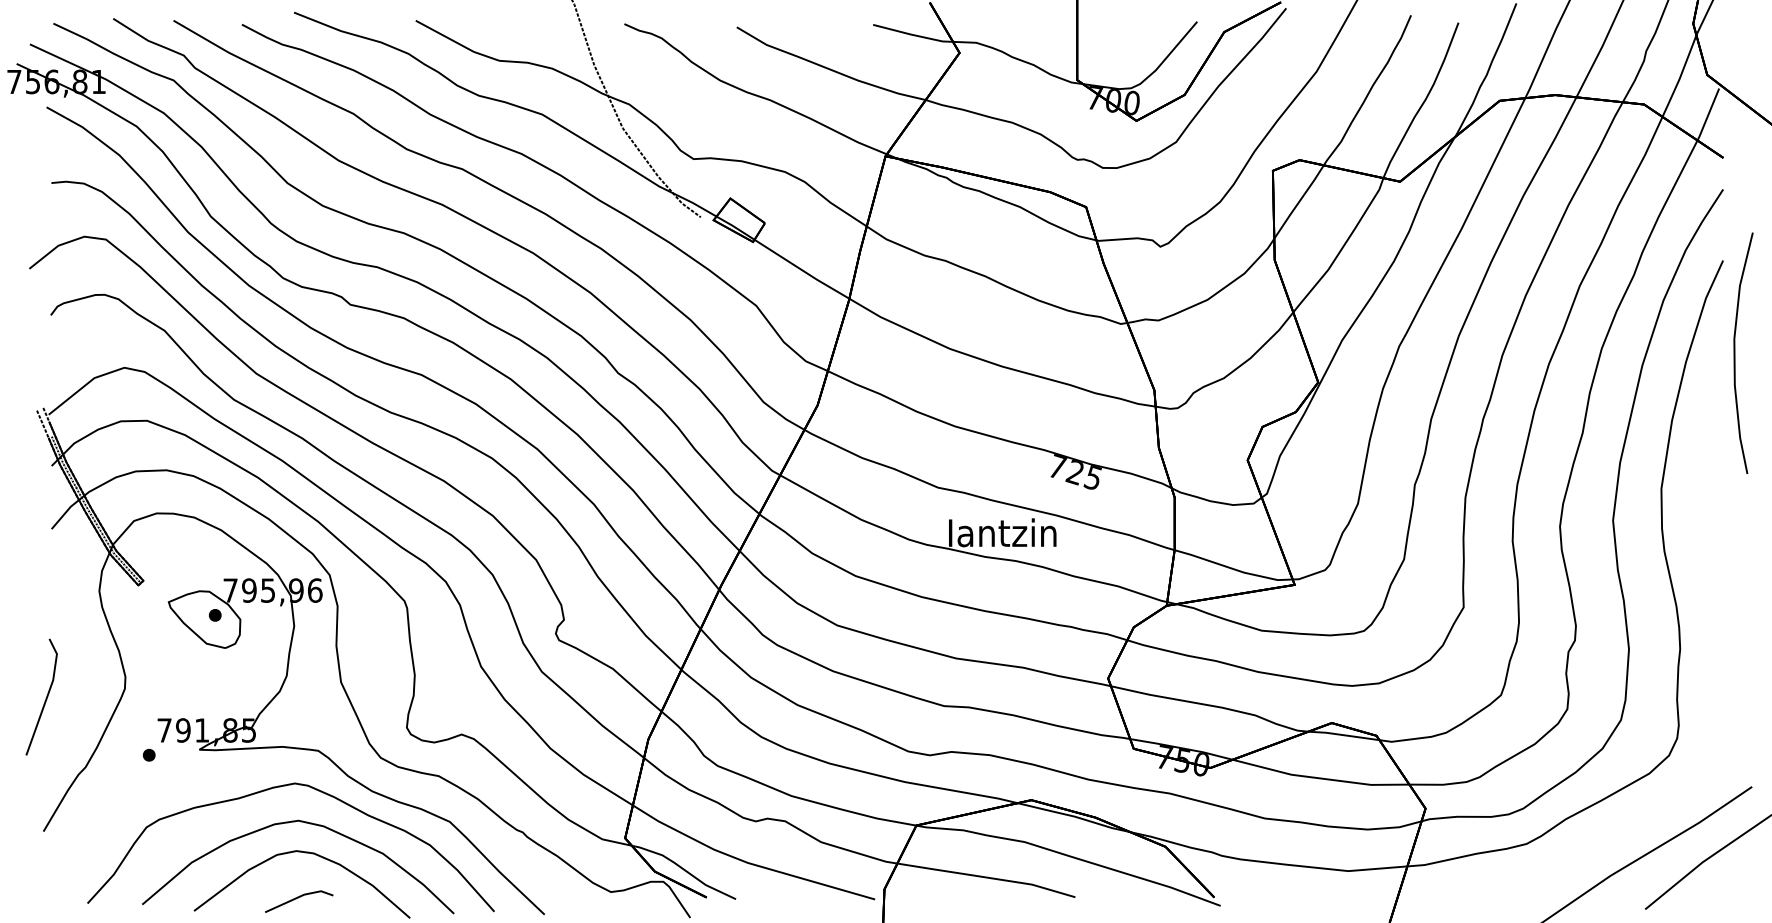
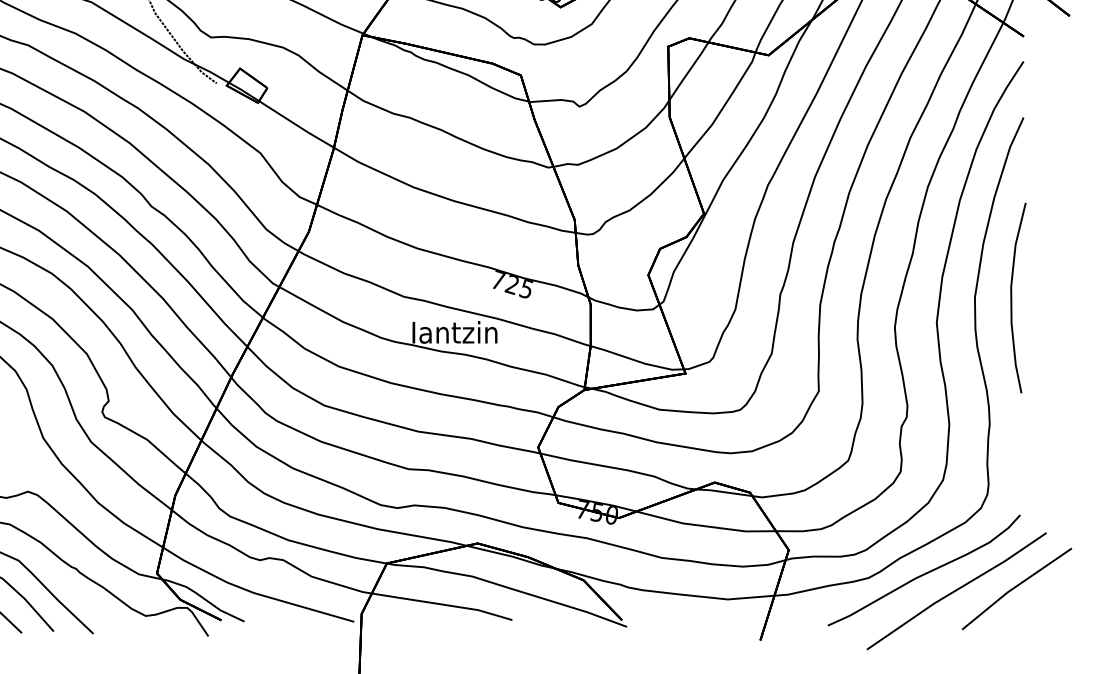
curve: (1735, 352) -> (1012, 297), moved
curve: (1598, 837) -> (925, 572), added

